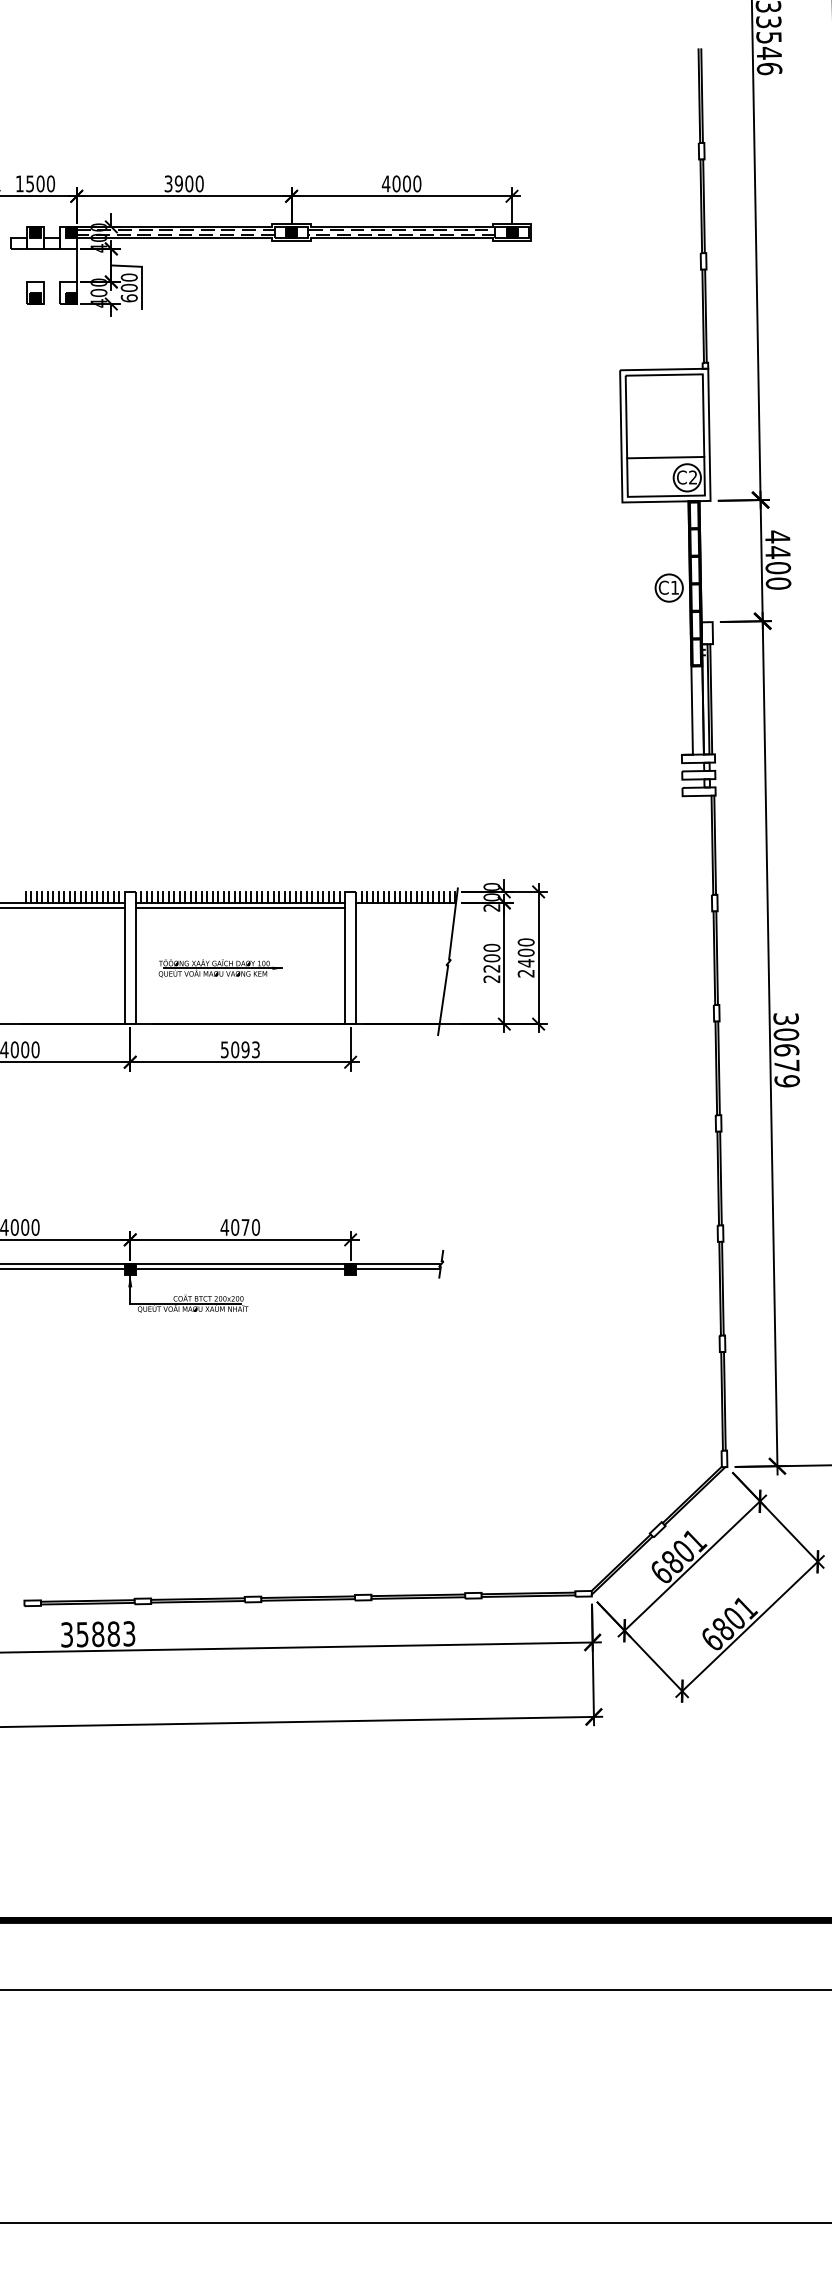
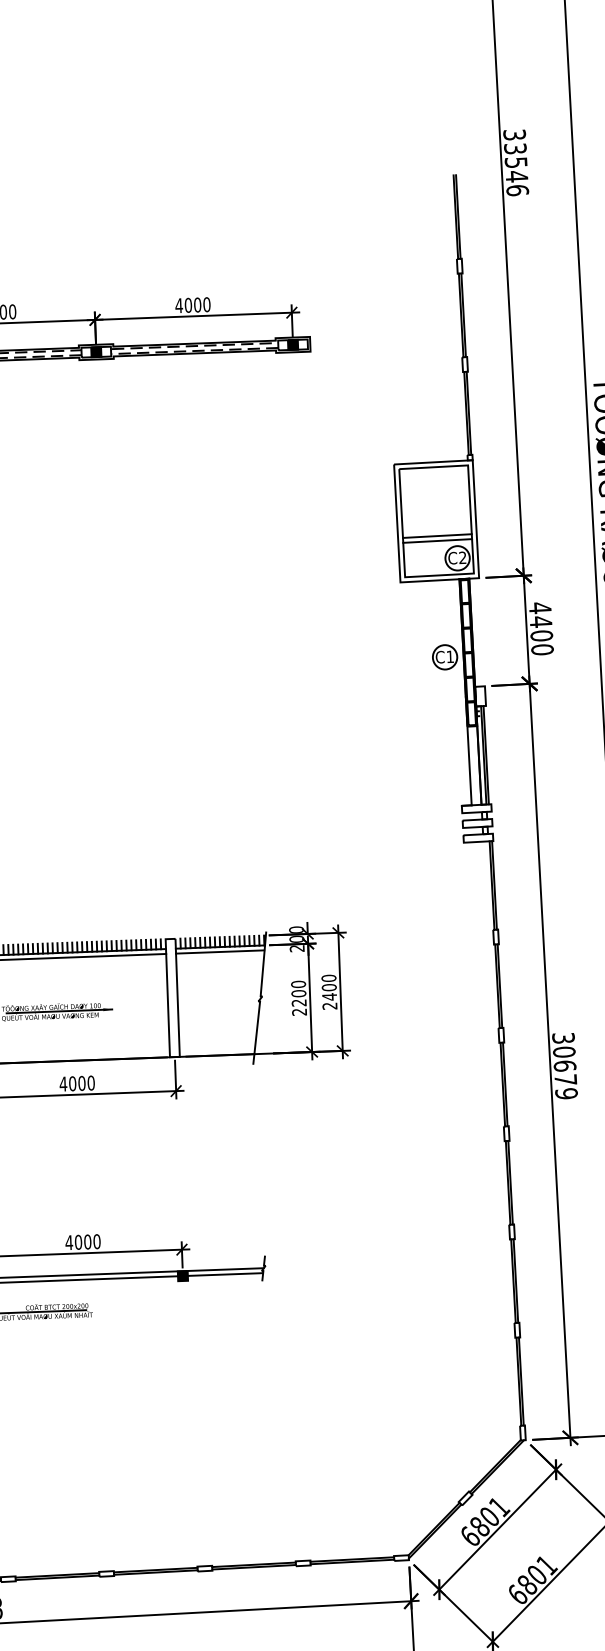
line: (665, 451) -> (437, 535), added
line: (405, 908) -> (220, 952), added
text: (240, 1049) -> (77, 1083), 5093 -> 4000
text: (245, 1227) -> (87, 1242), 4070 -> 4000

